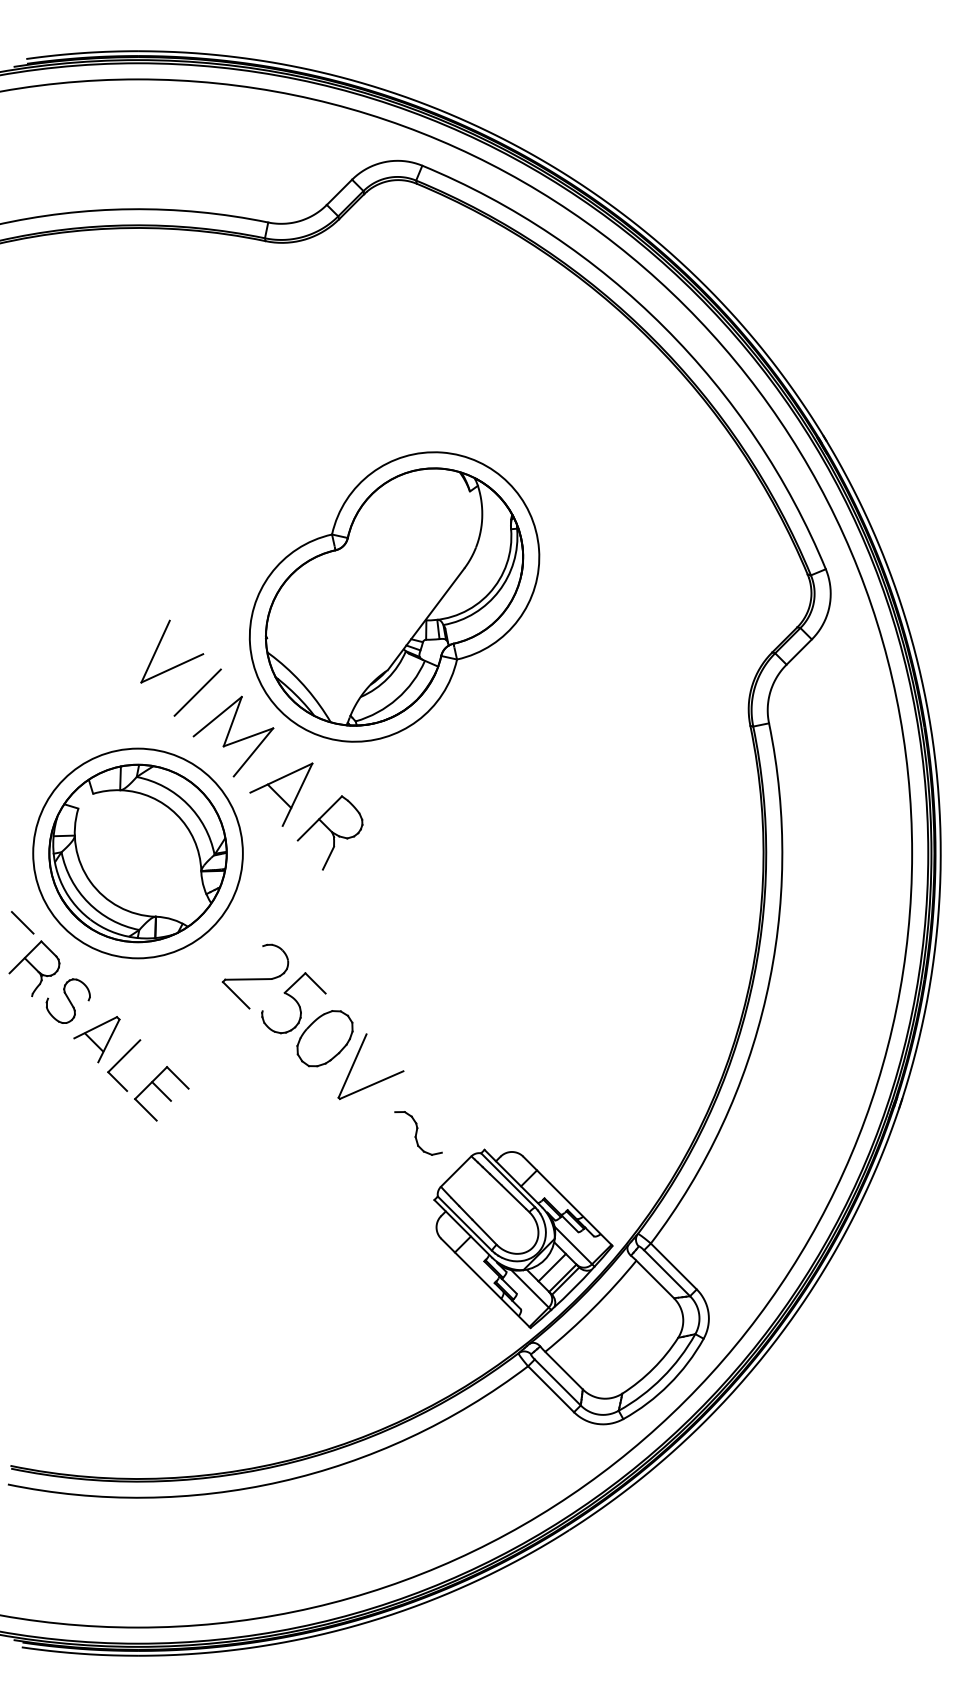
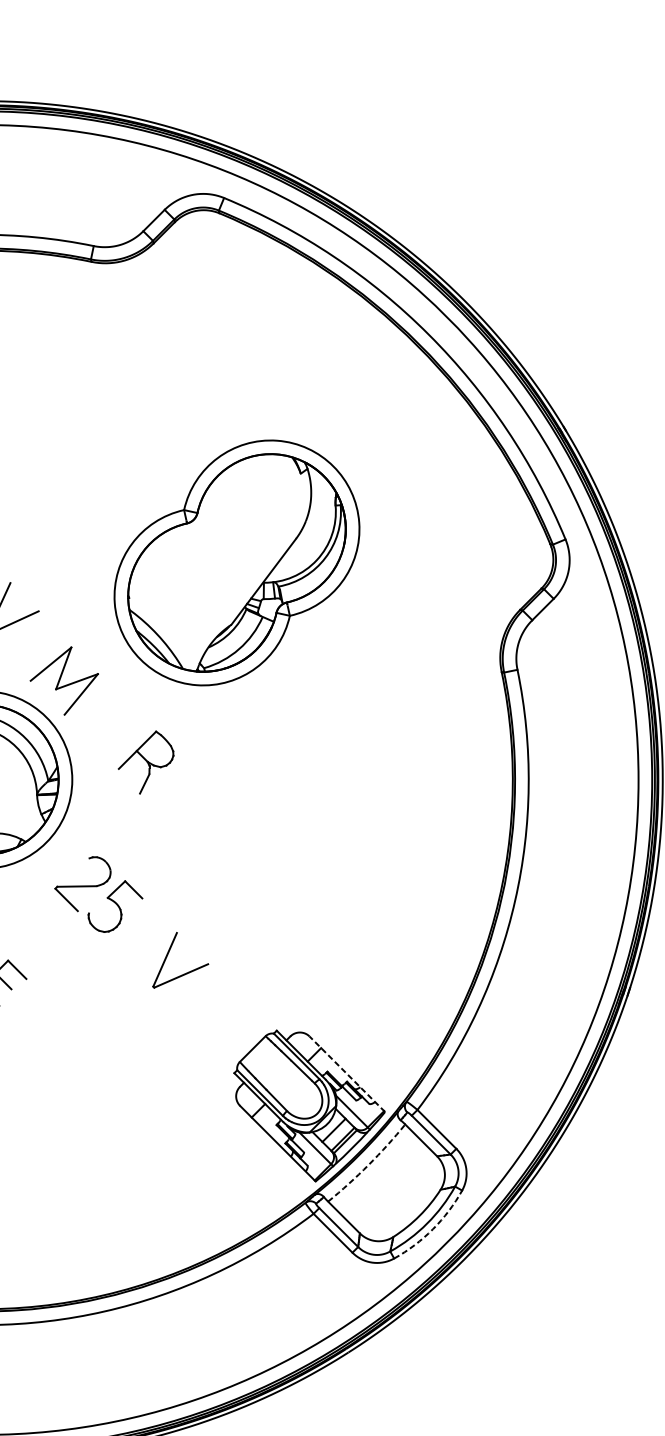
part: (394, 596) -> (236, 562), moved
line: (197, 692) -> (33, 643), removed
part: (281, 794) -> (104, 730), removed
part: (324, 1038) -> (141, 936), removed
part: (418, 1133) -> (220, 1016), removed
line: (567, 1200) -> (346, 1073), solid -> dashed
arc: (593, 1308) -> (368, 1164), solid -> dashed
arc: (669, 1384) -> (433, 1229), solid -> dashed

